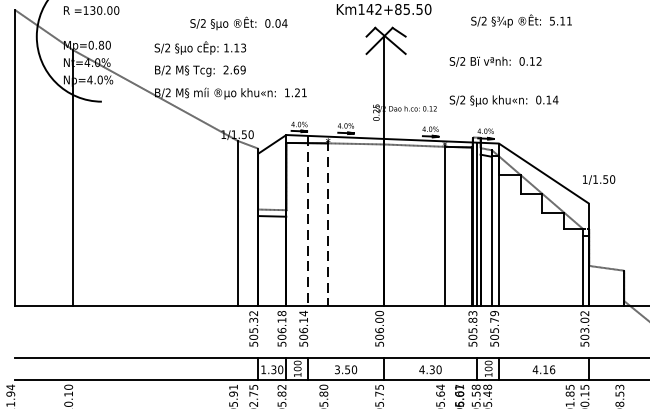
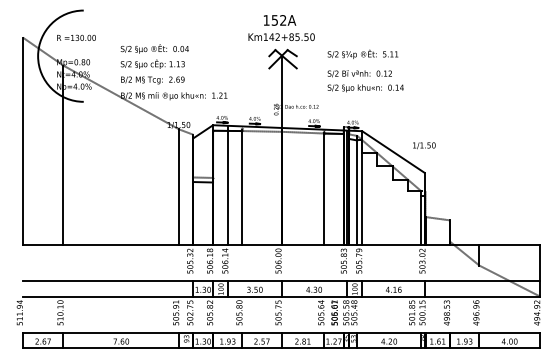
text: (520, 19) -> (362, 53), moved
text: (238, 22) -> (154, 48), moved
text: (503, 101) -> (365, 88), moved
text: (599, 179) -> (424, 145), moved
line: (308, 220) -> (228, 185), dashed -> solid
line: (328, 223) -> (242, 187), dashed -> solid

